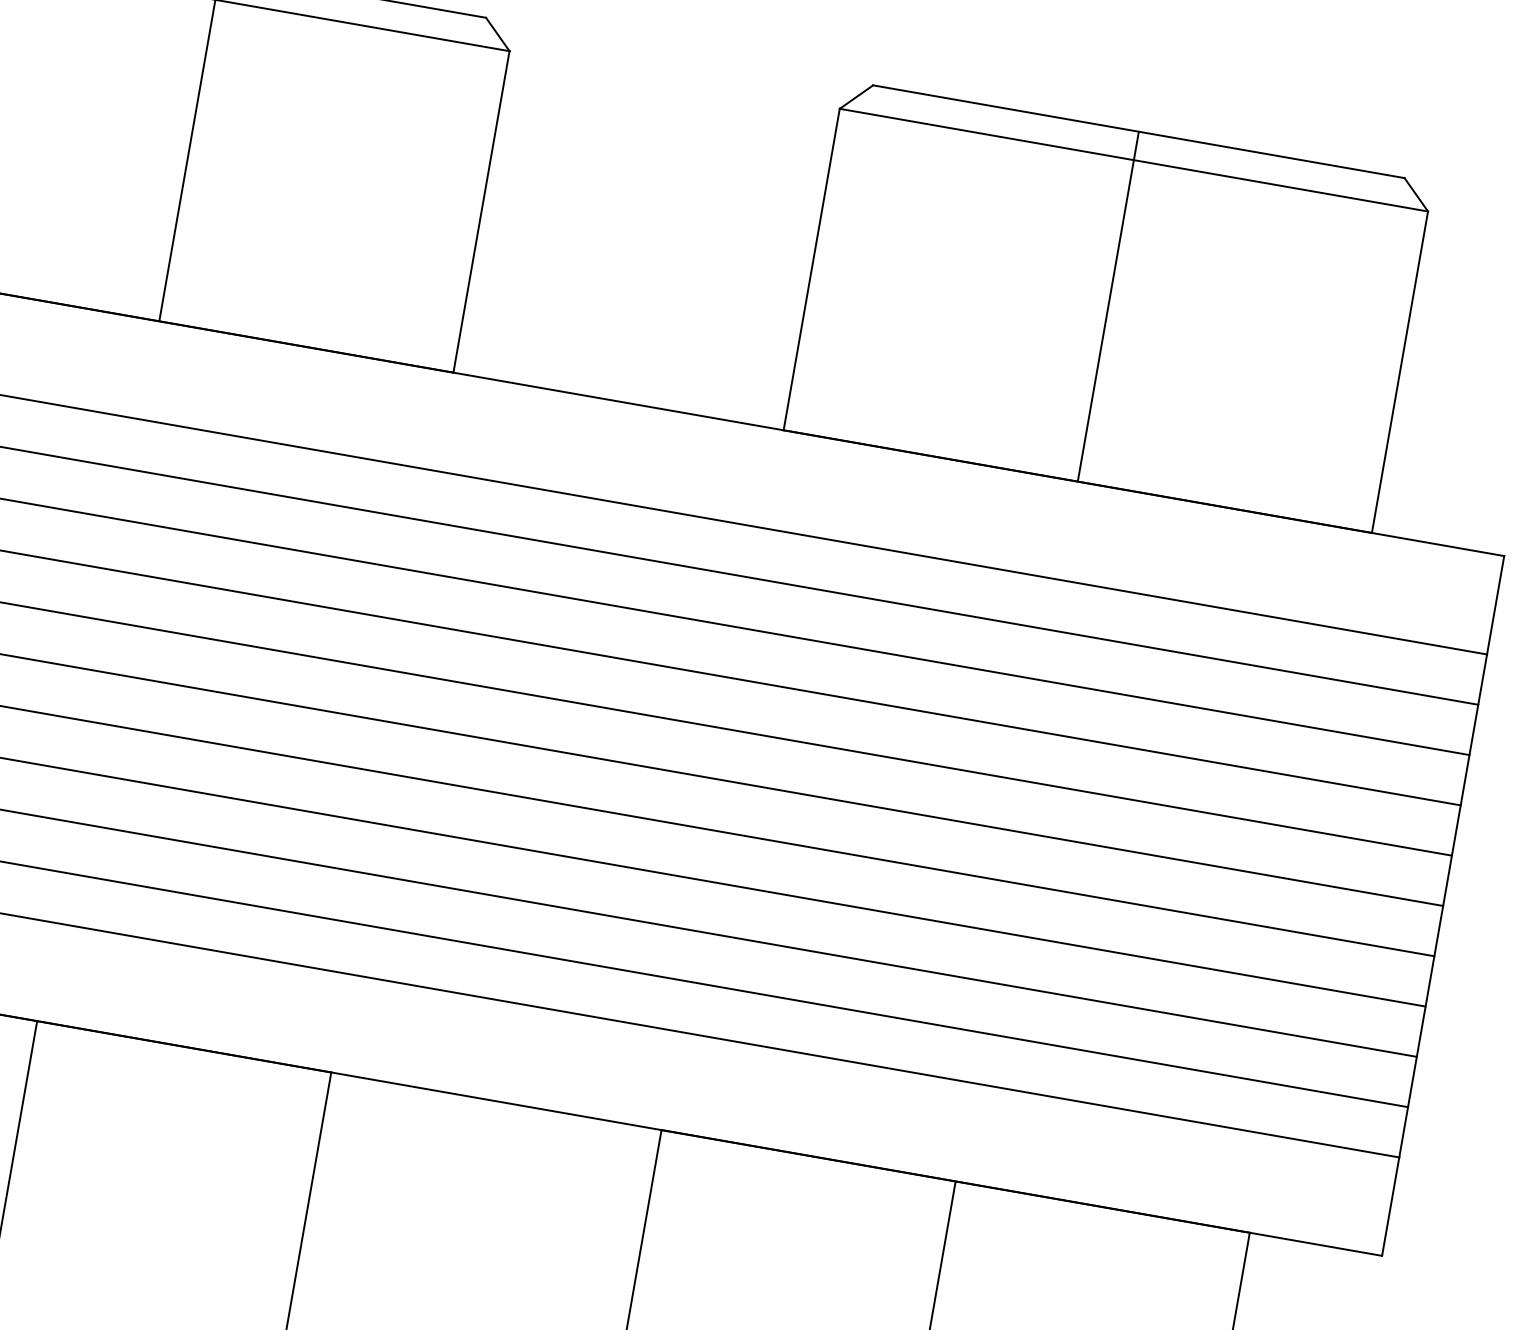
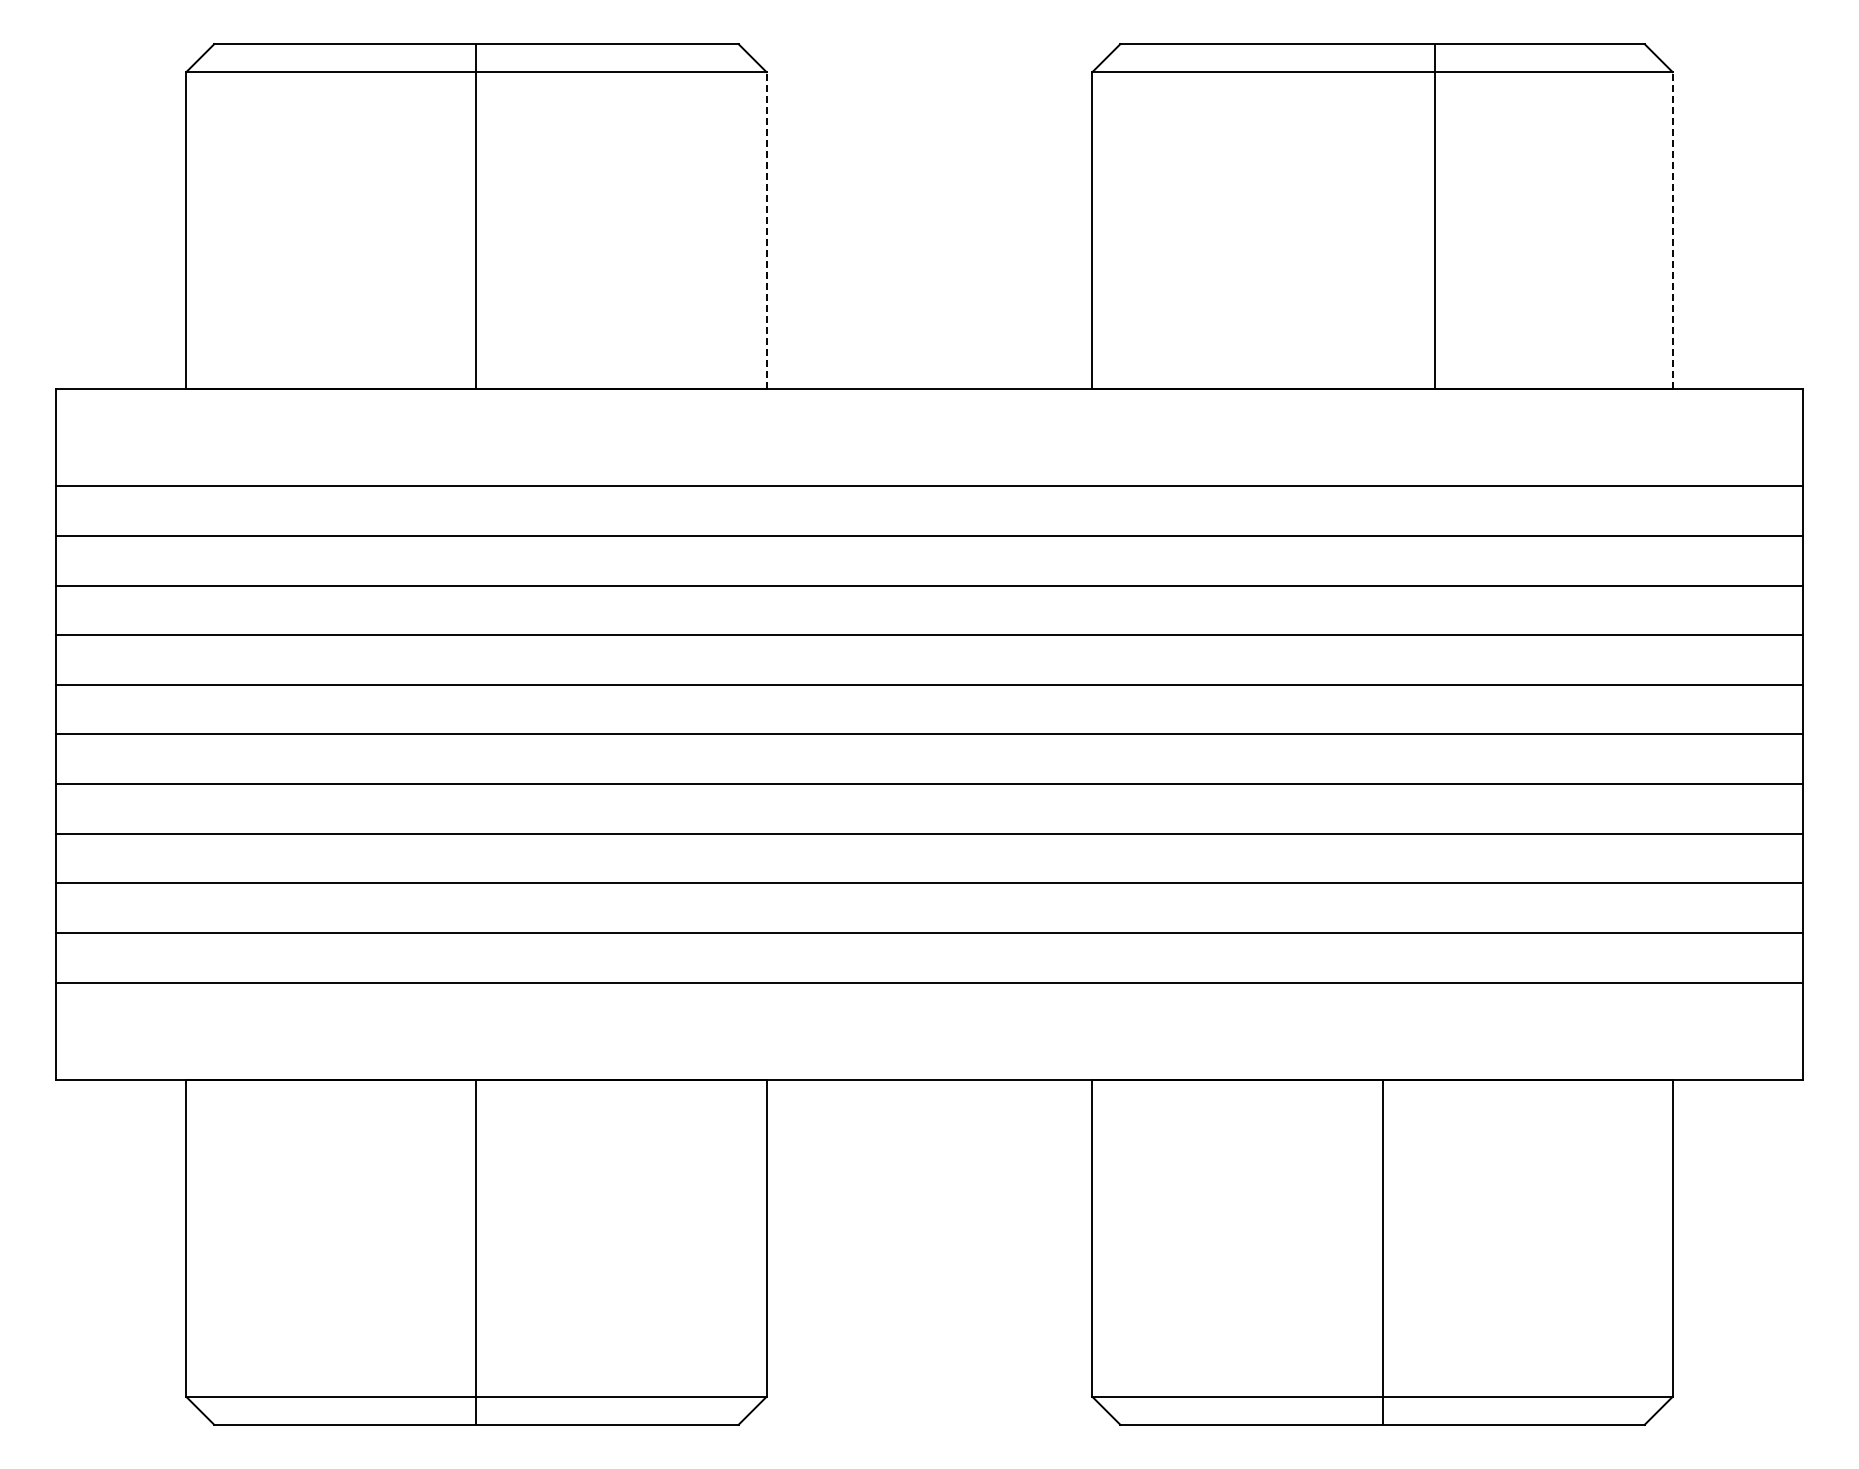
line: (481, 211) -> (766, 230), solid -> dashed
line: (1108, 306) -> (1434, 216), moved
line: (1399, 371) -> (1672, 230), solid -> dashed

